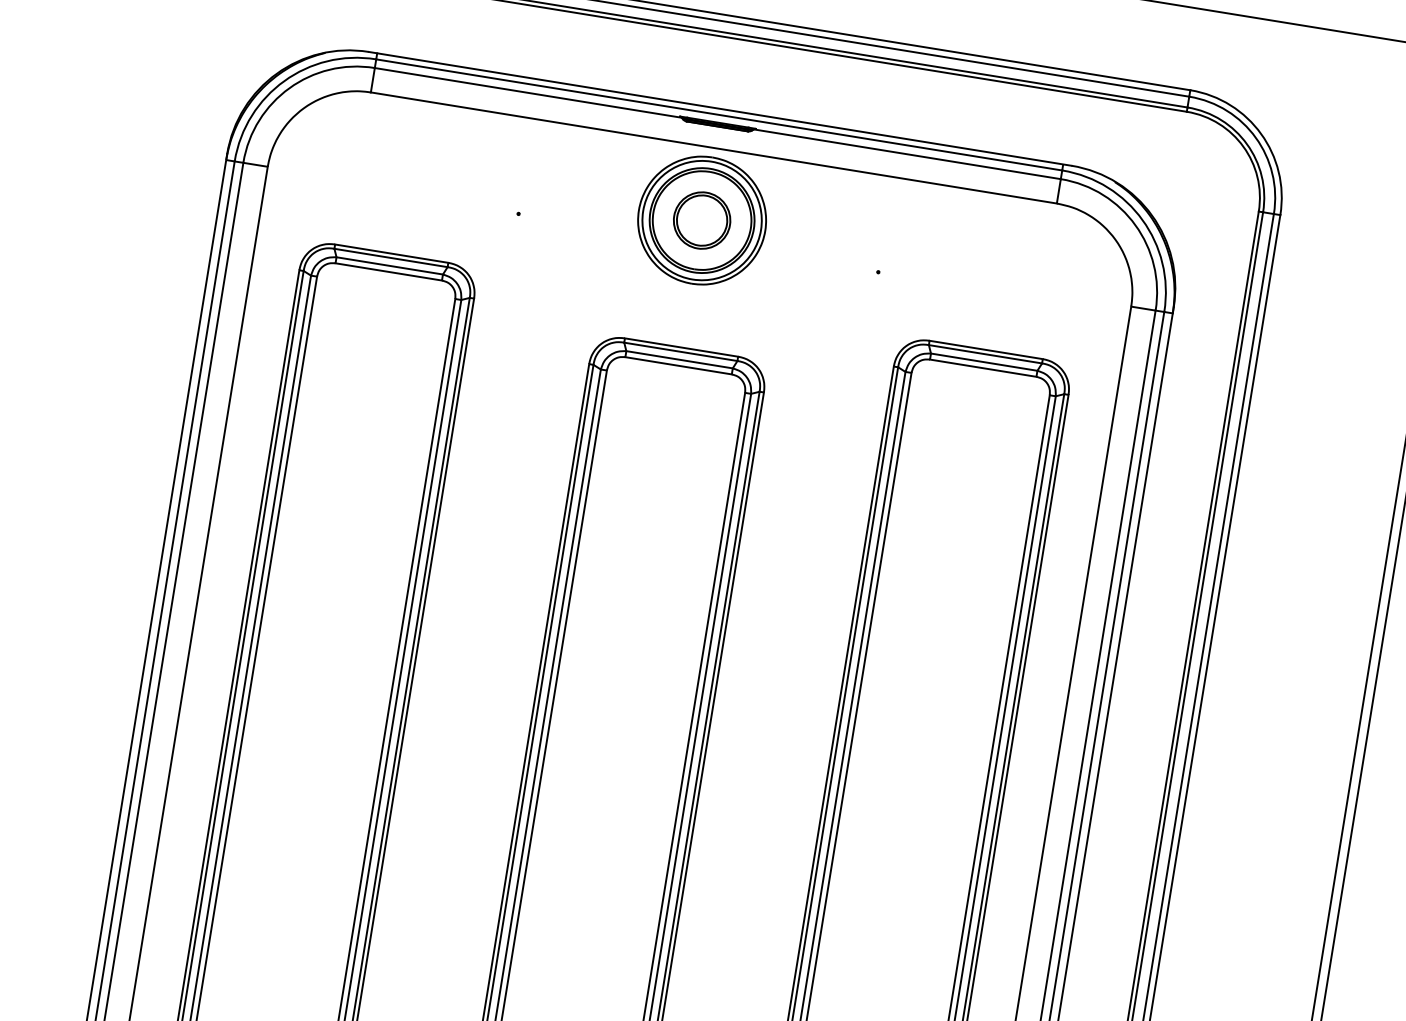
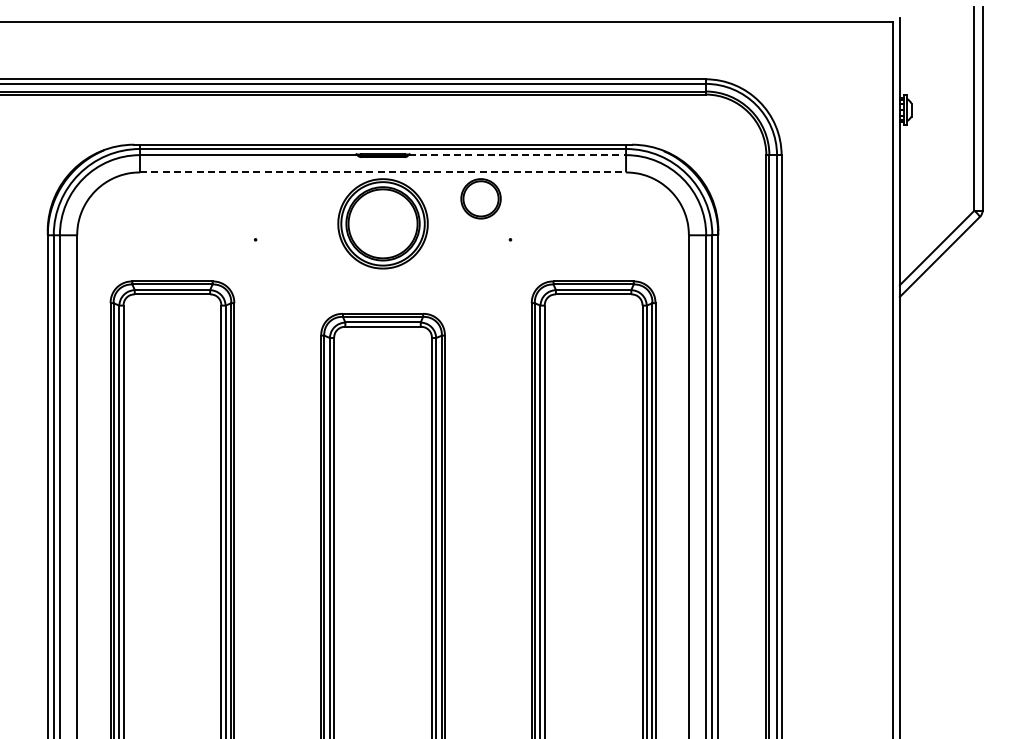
line: (714, 148) -> (383, 172), solid -> dashed
line: (907, 154) -> (517, 155), solid -> dashed
part: (701, 219) -> (480, 198), moved

